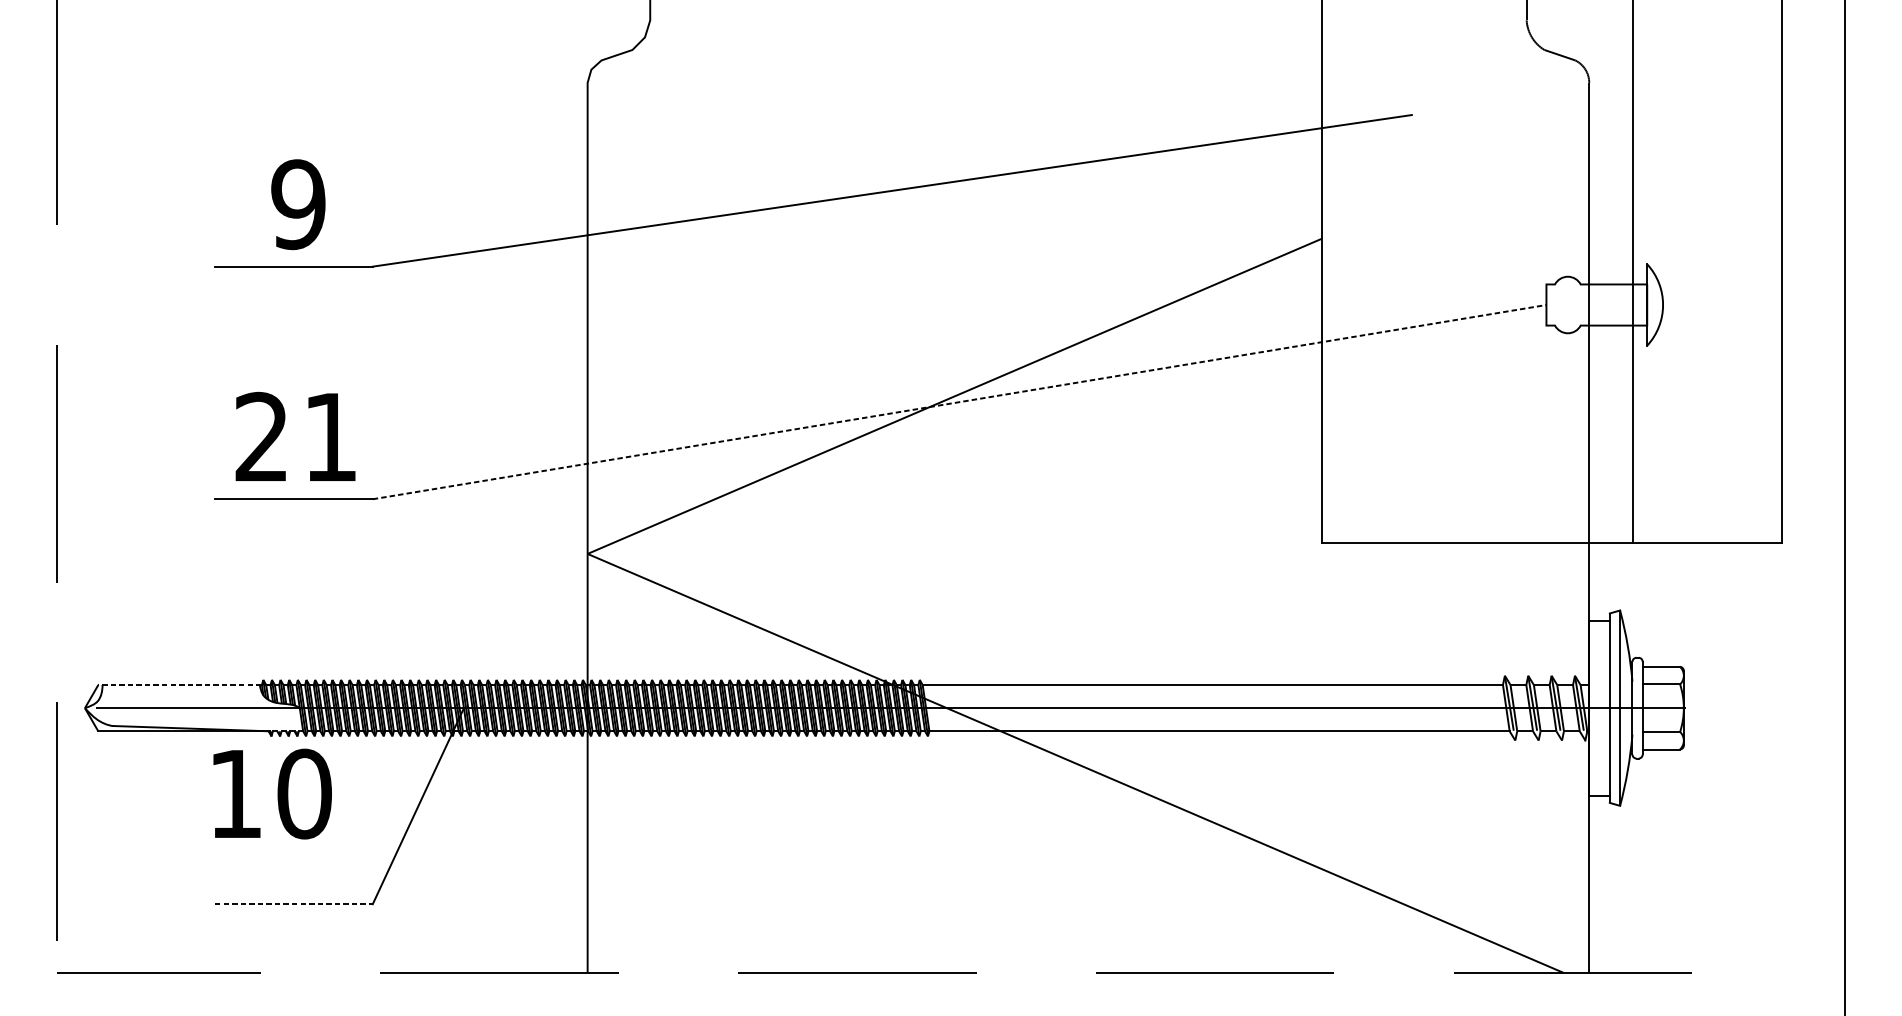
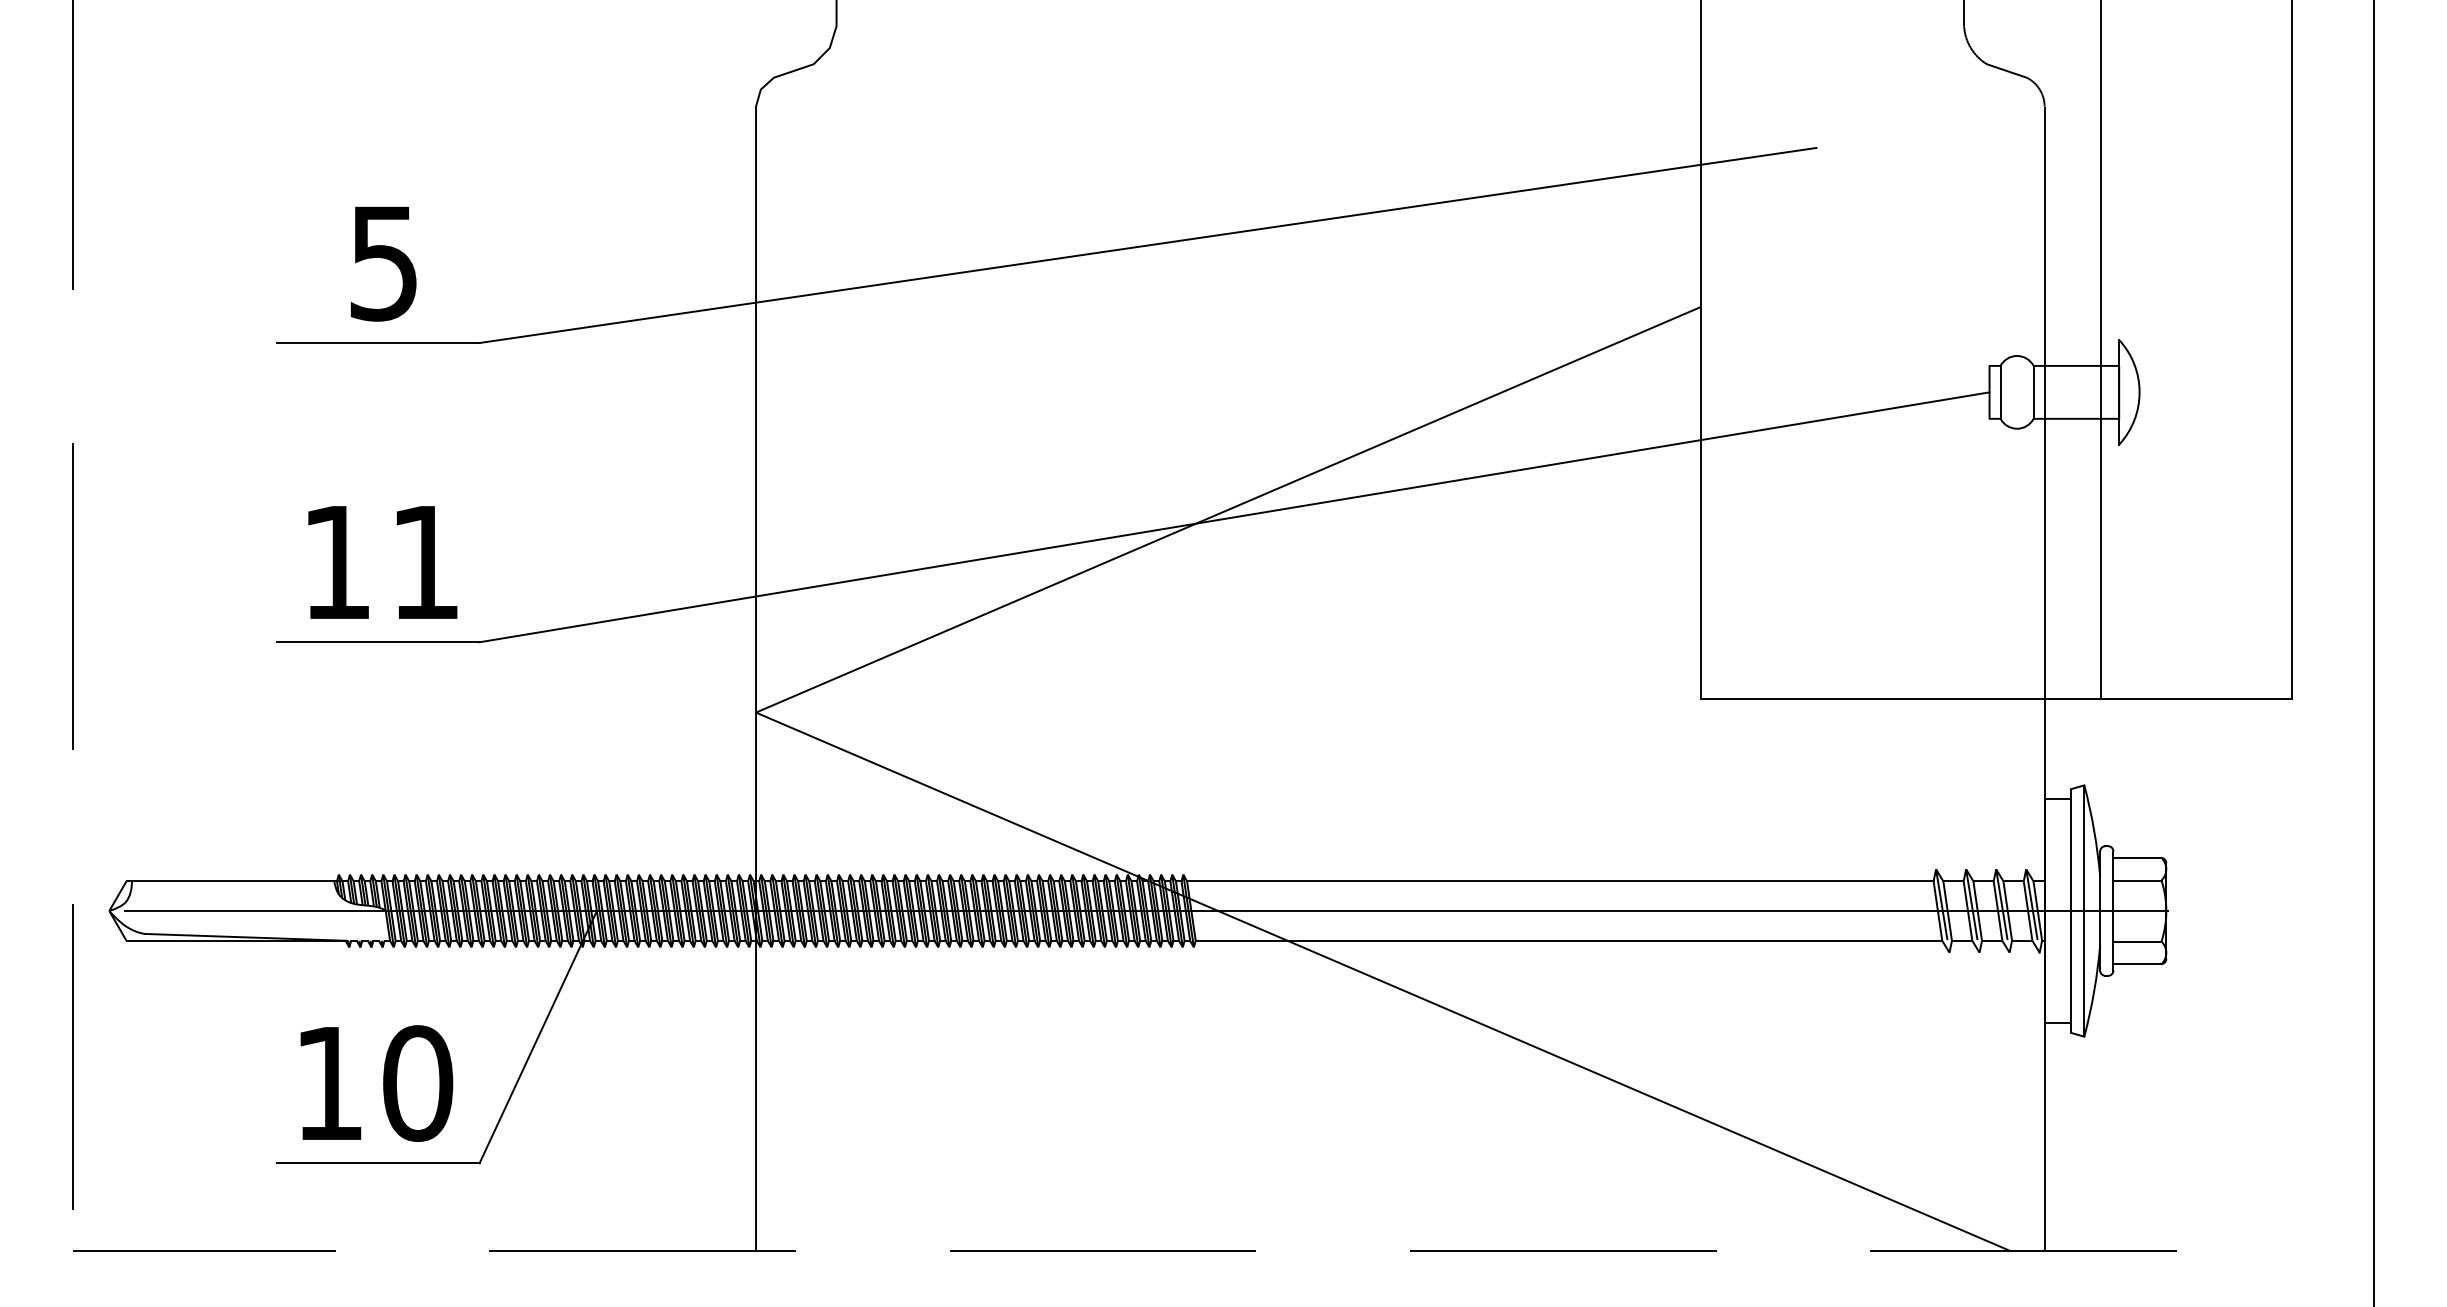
text: (298, 204) -> (383, 262), 9 -> 5
line: (1554, 304) -> (2000, 391), added
line: (1580, 304) -> (2033, 391), added
line: (960, 402) -> (1235, 517), dashed -> solid
text: (260, 436) -> (335, 561), 21 -> 11
line: (183, 685) -> (236, 881), dashed -> solid
text: (272, 794) -> (376, 1083), moved
line: (294, 904) -> (378, 1163), dashed -> solid

